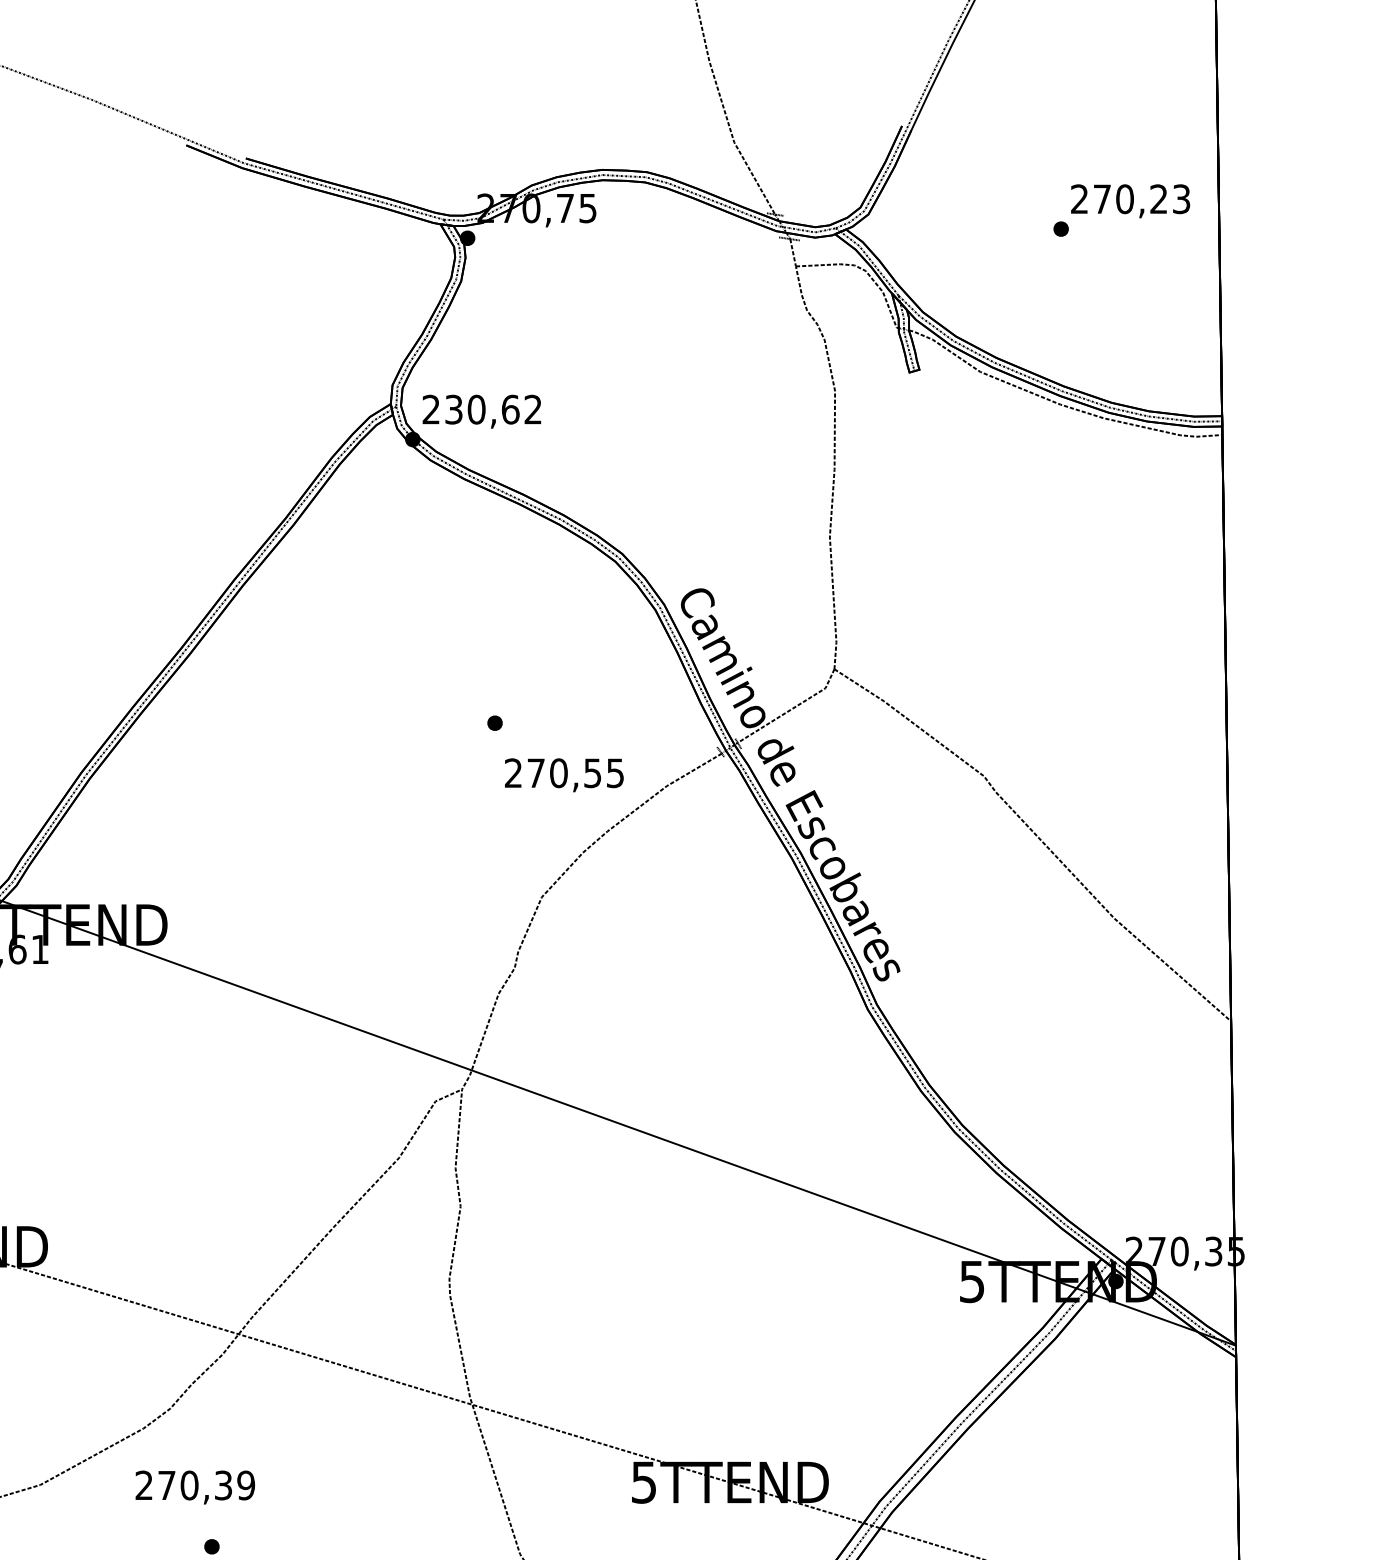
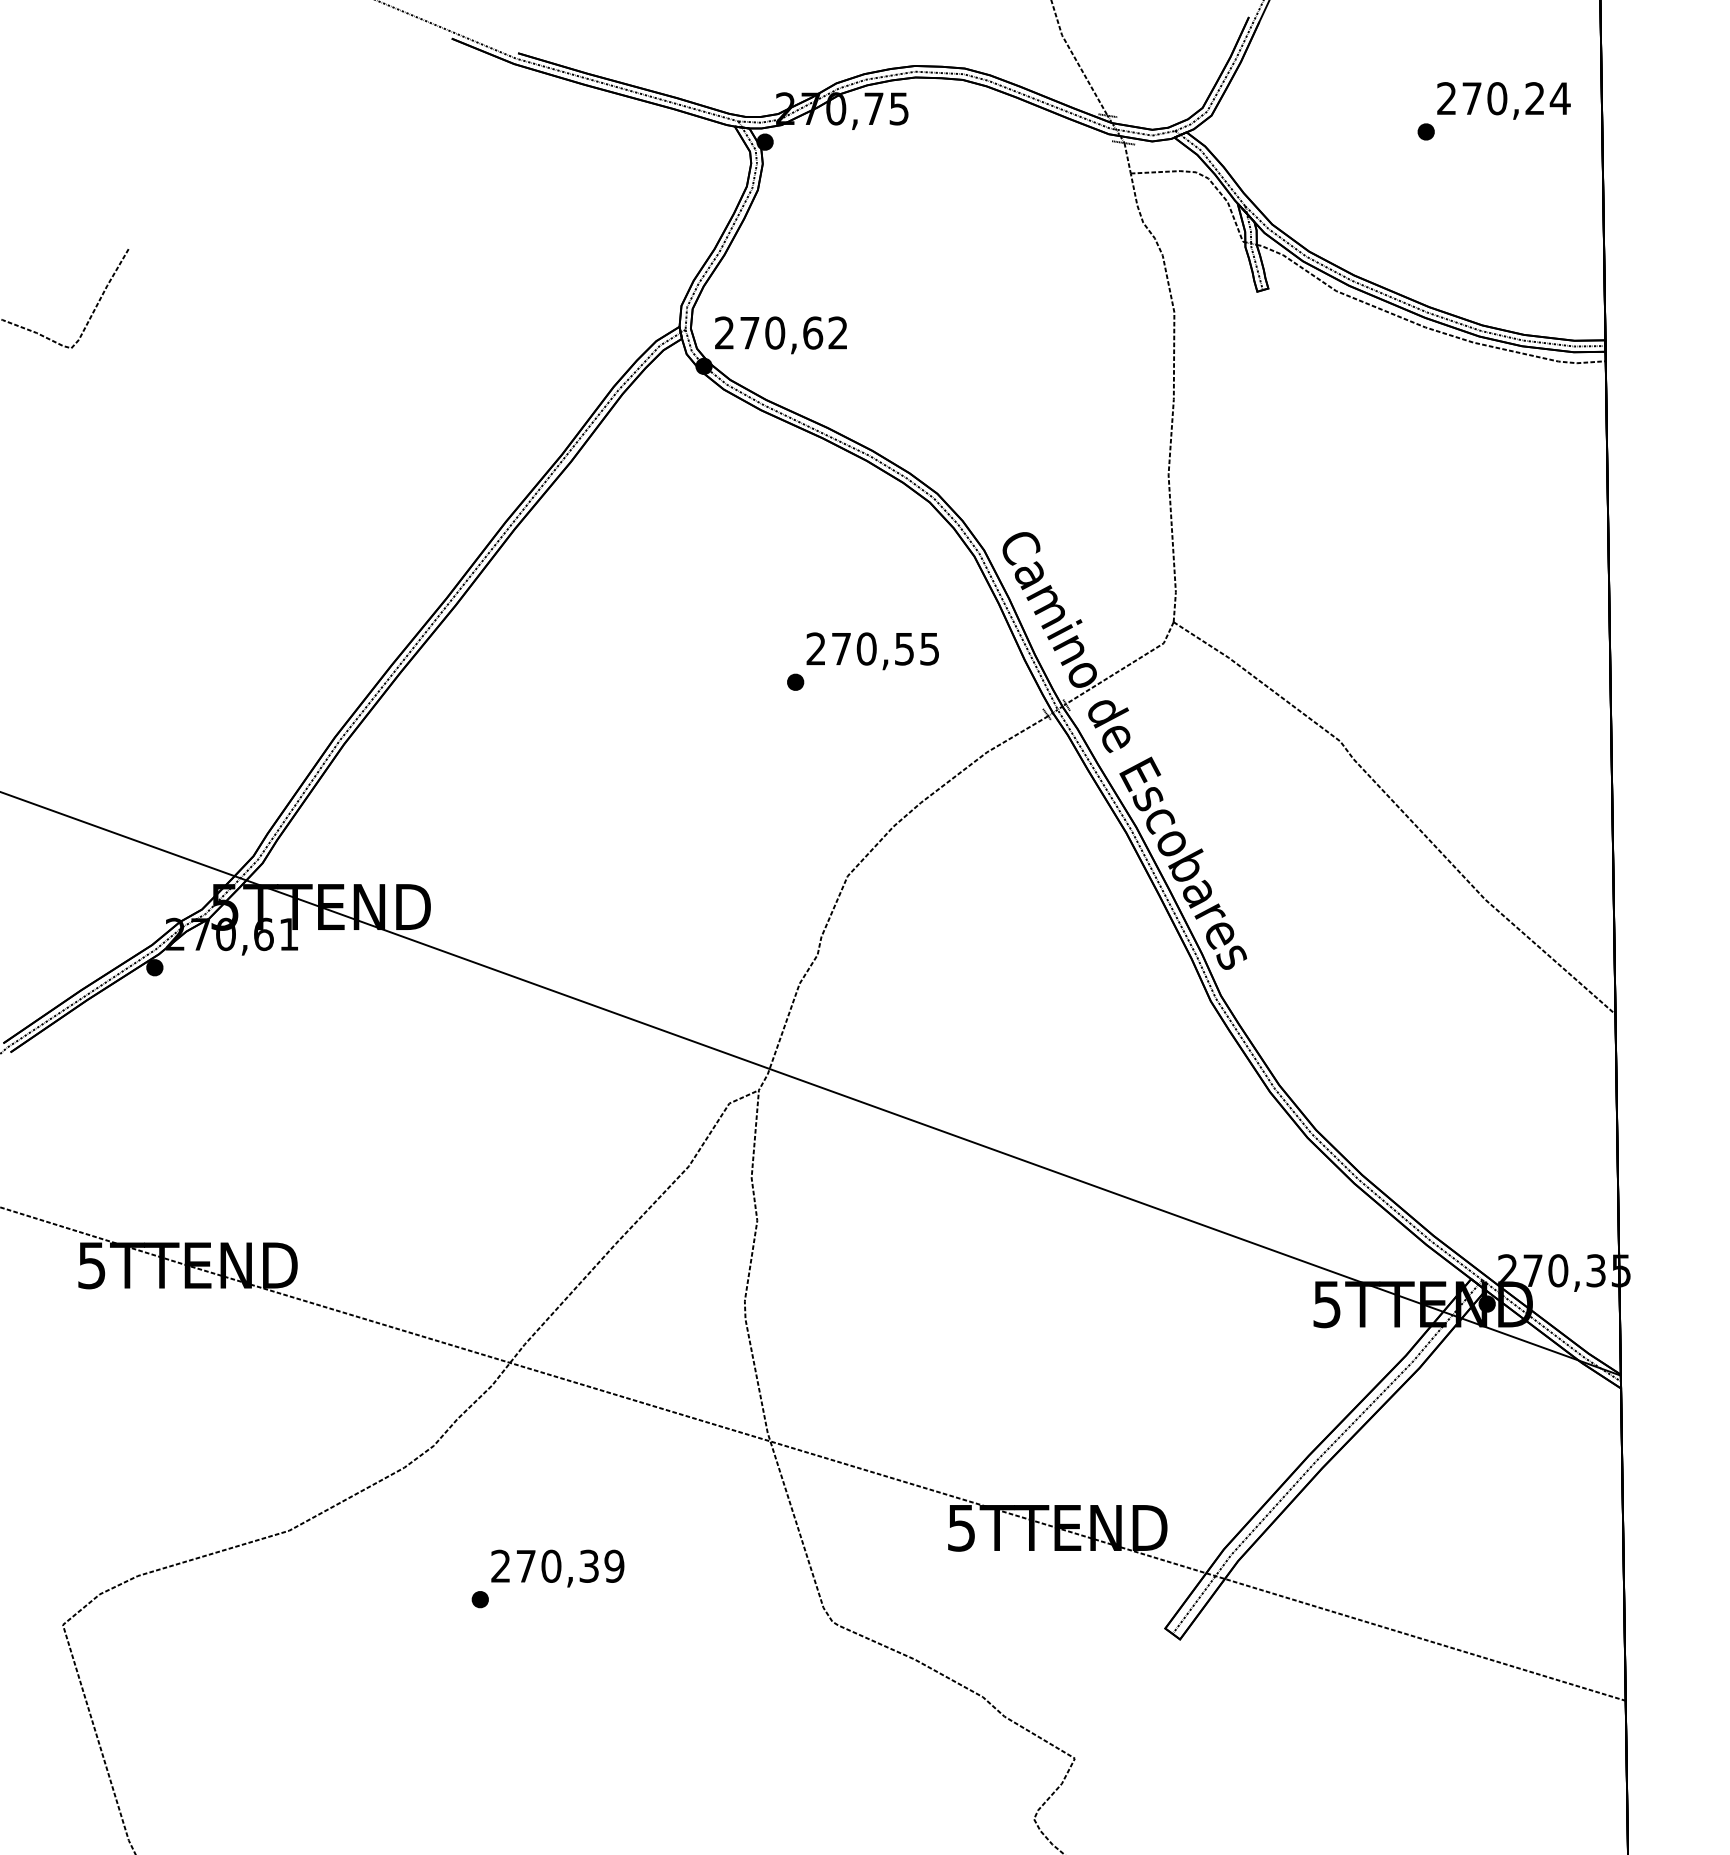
text: (1180, 199) -> (1559, 98), 270,23 -> 270,24
text: (453, 409) -> (749, 332), 230,62 -> 270,62
text: (564, 775) -> (872, 651), moved
text: (195, 1487) -> (557, 1568), moved

